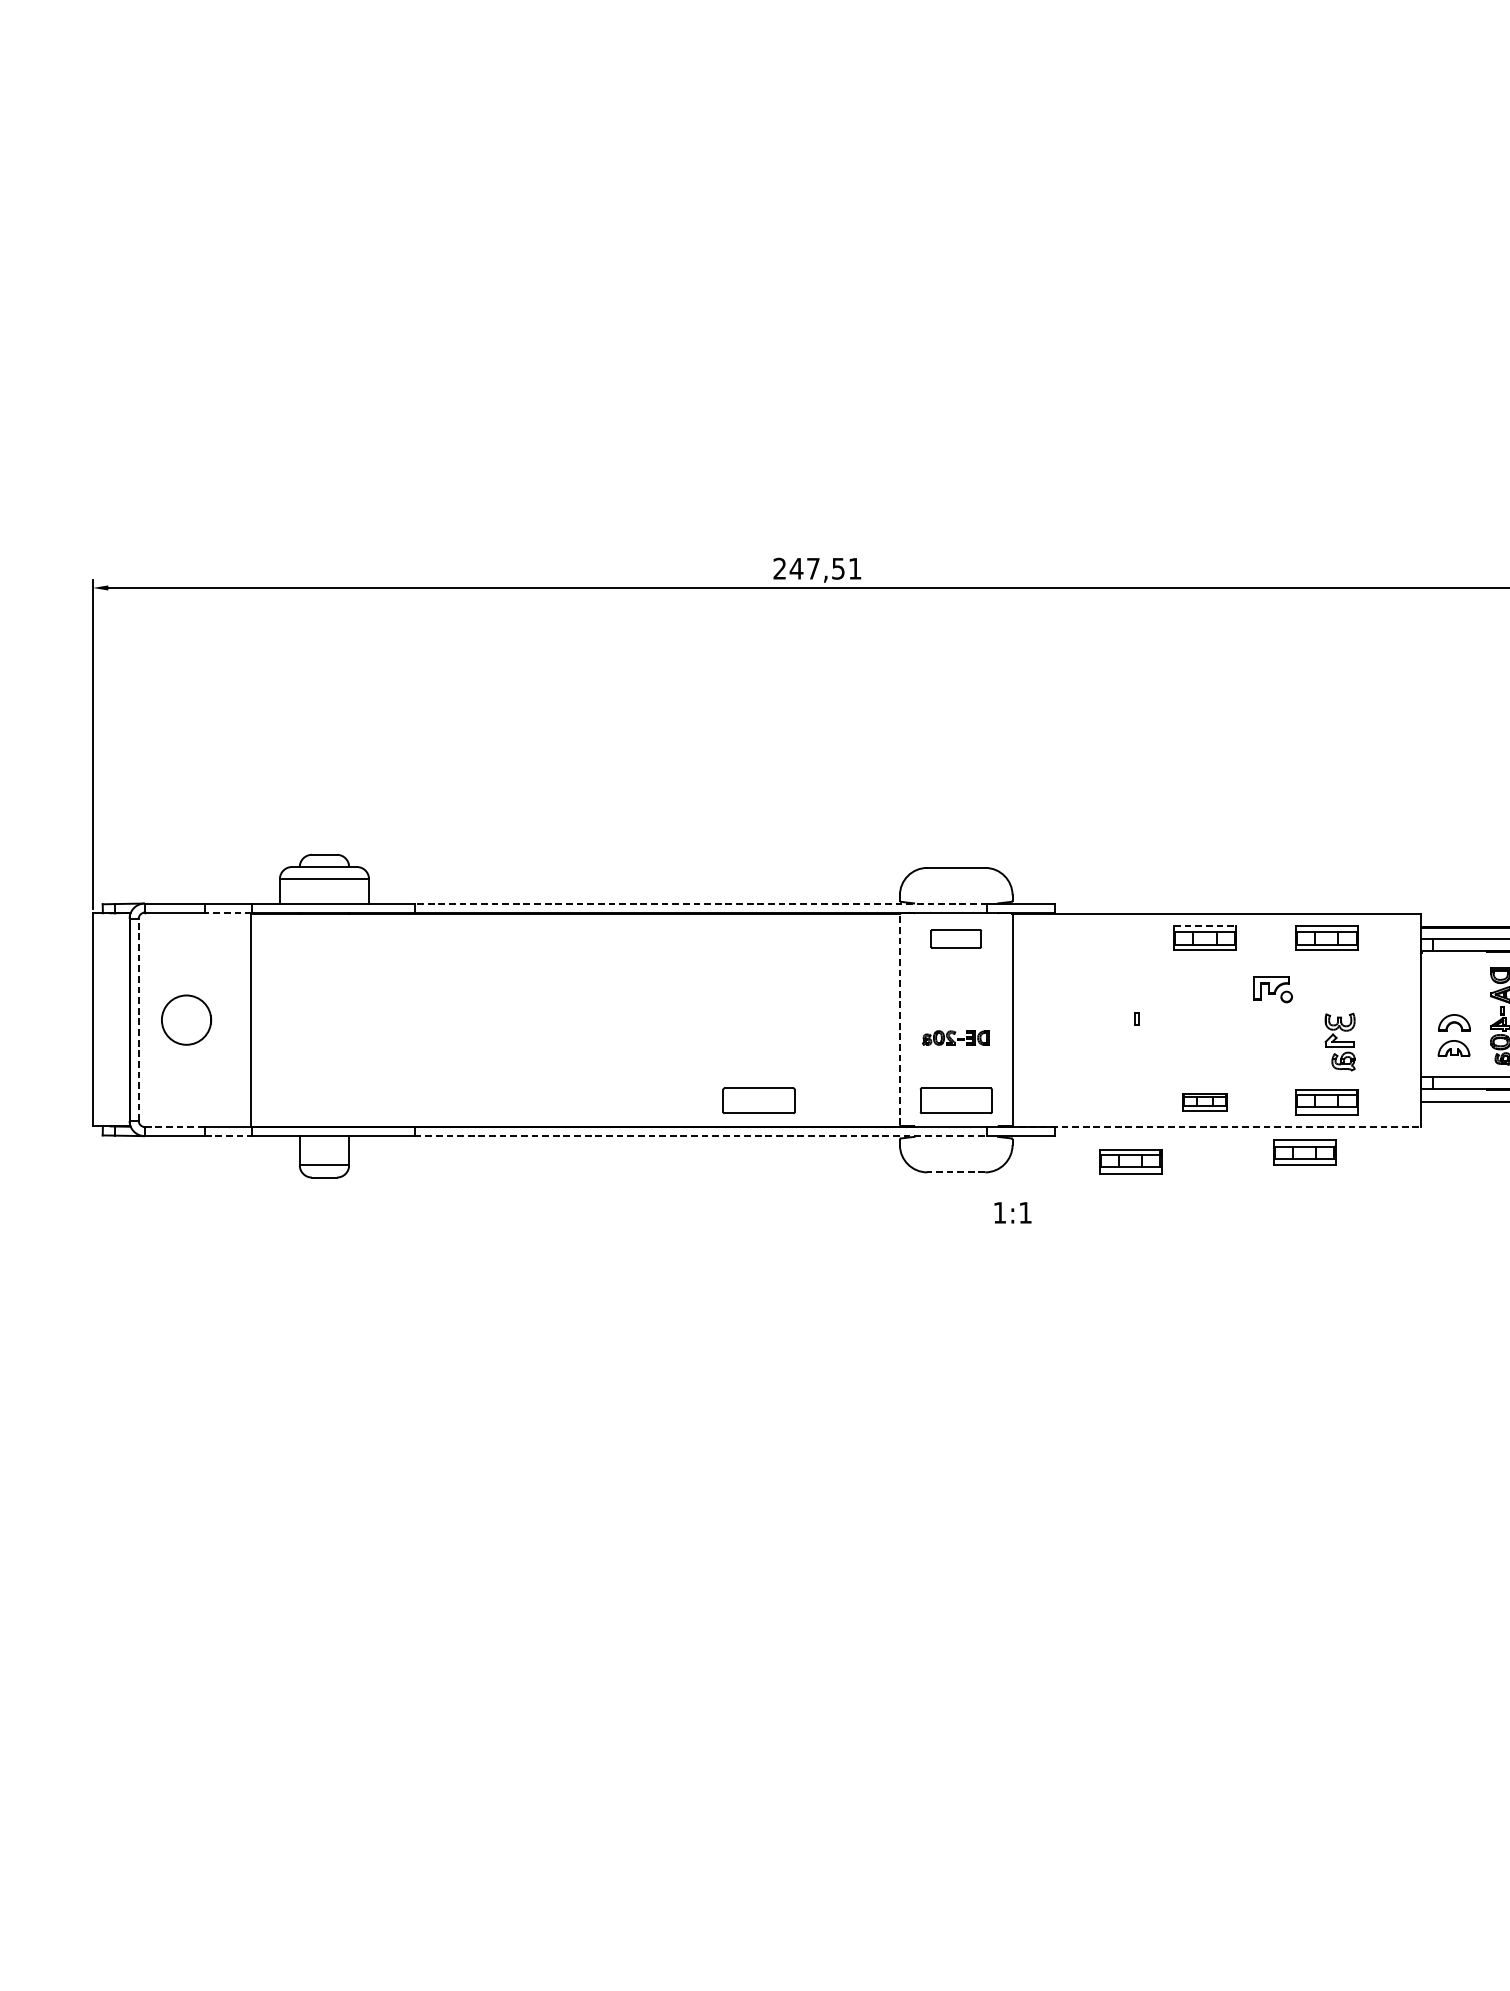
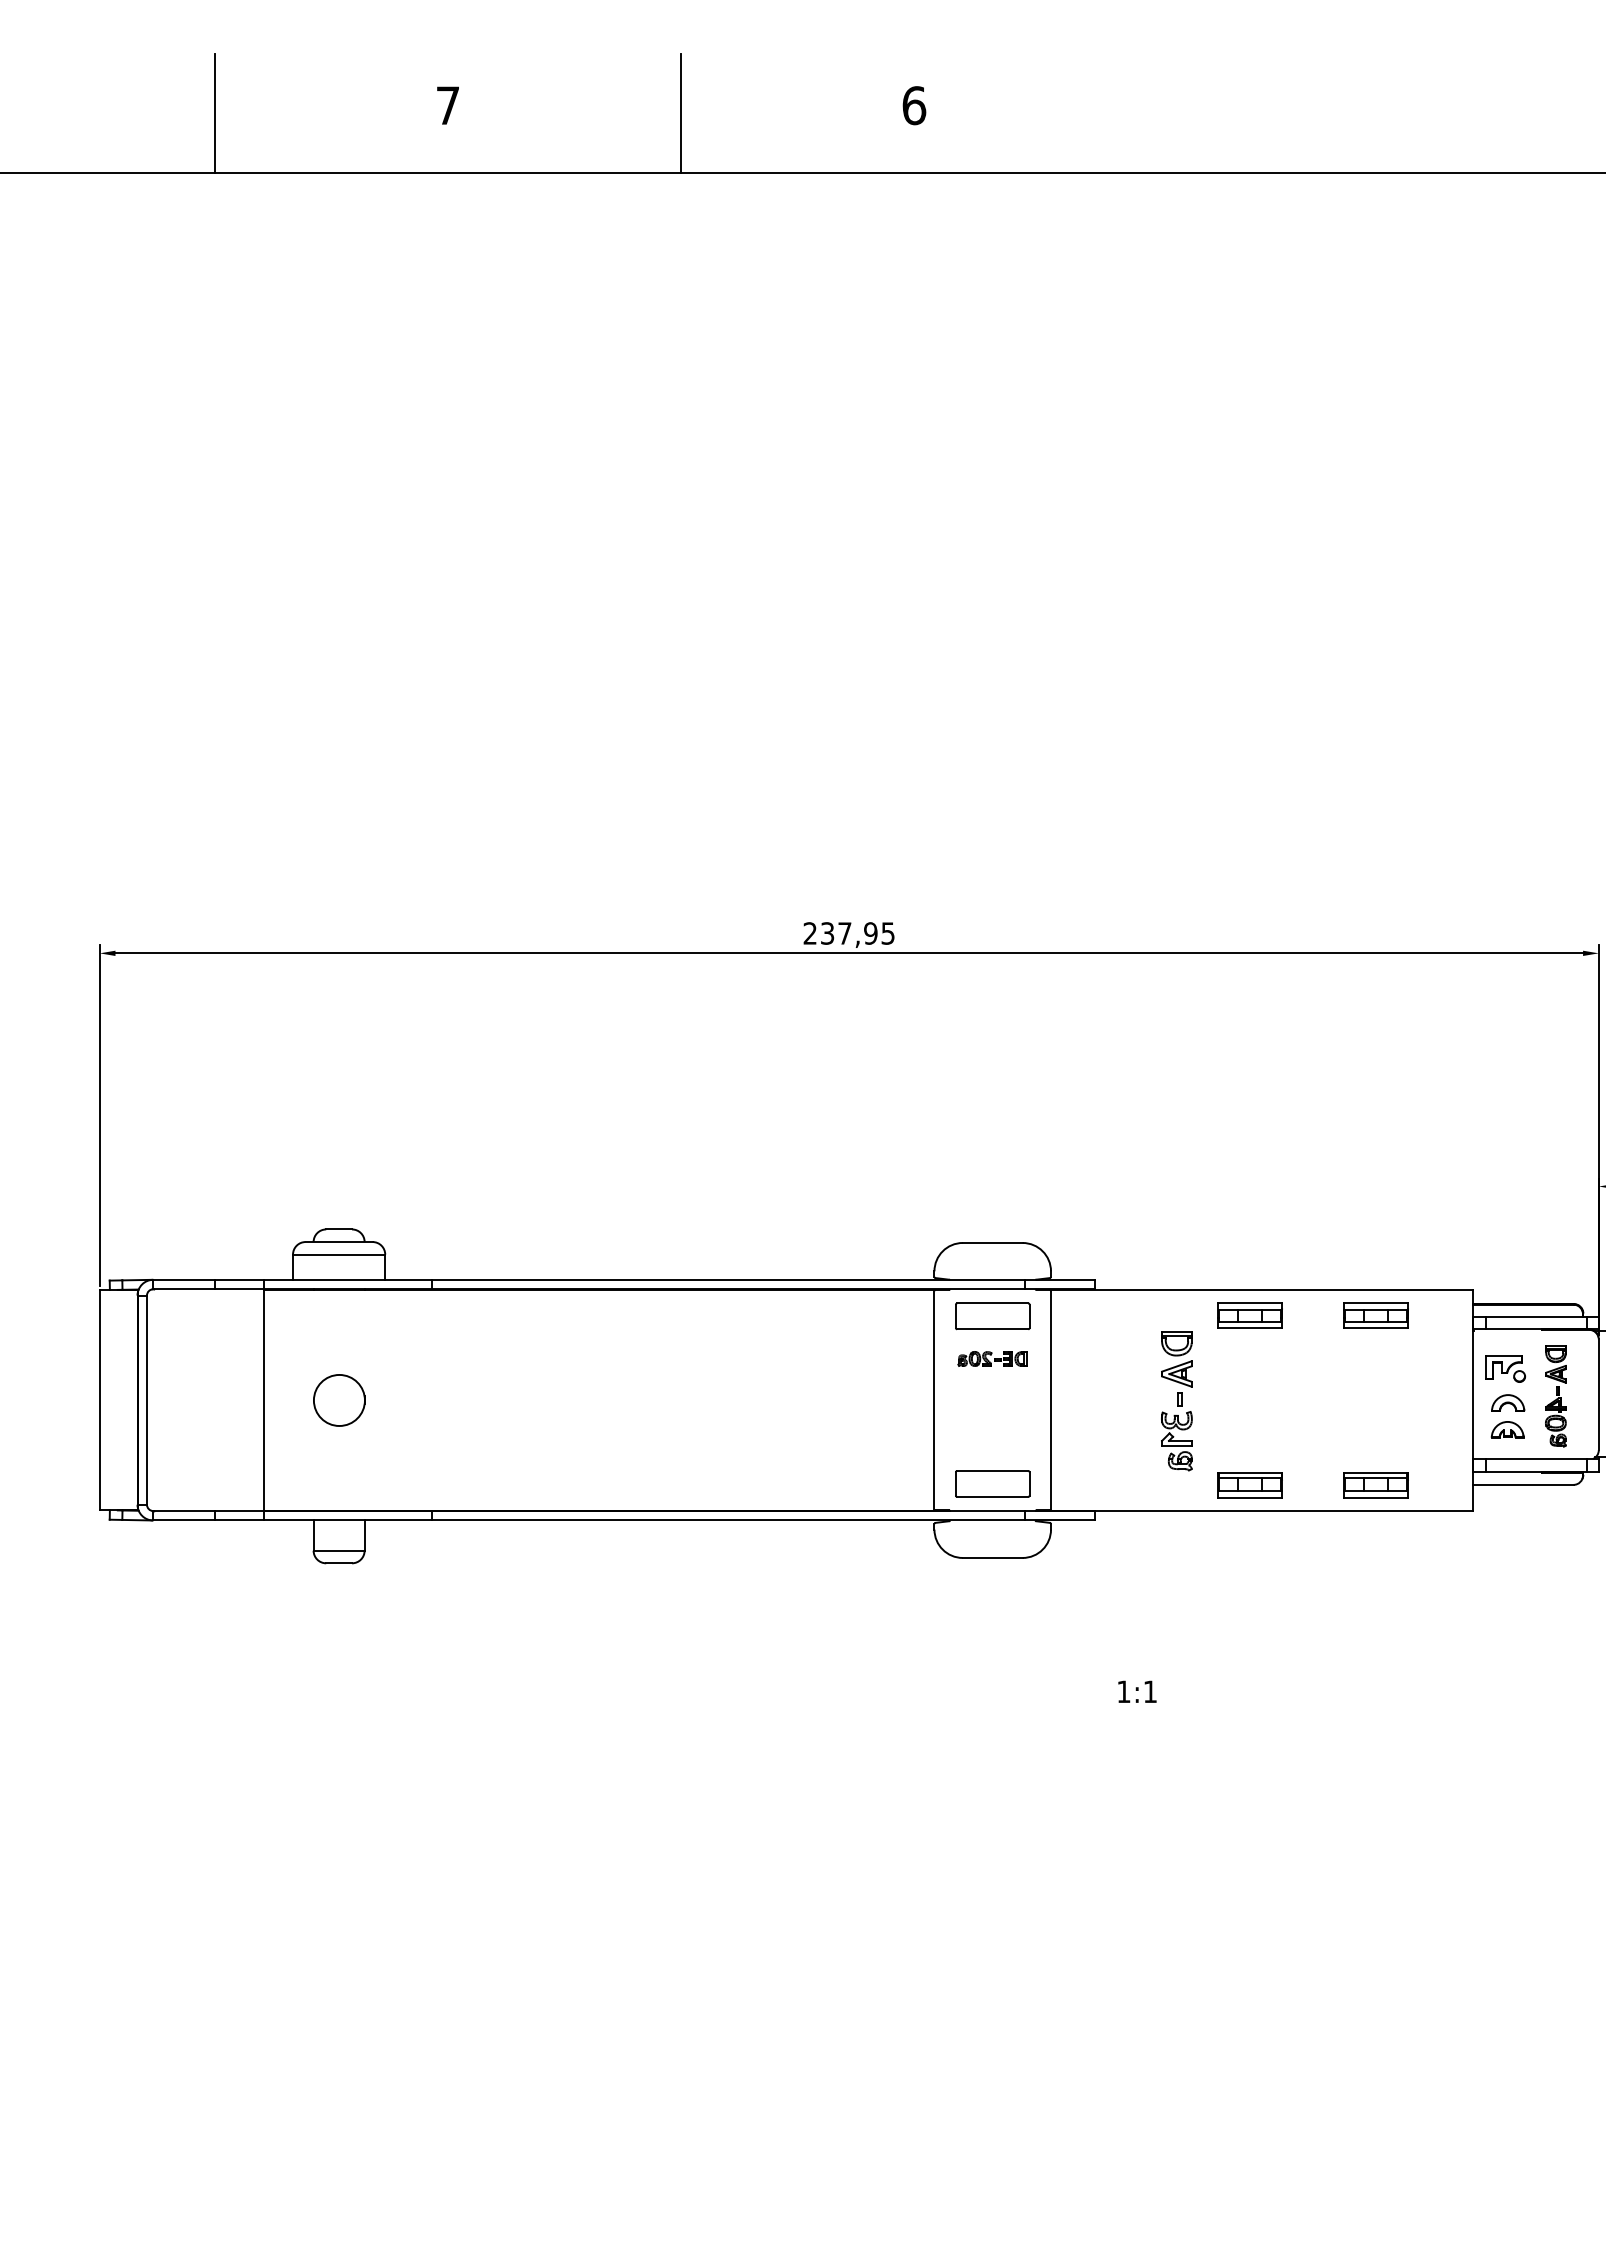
text: (825, 568) -> (857, 933), 247,51 -> 237,95
line: (700, 903) -> (728, 1279), dashed -> solid
line: (228, 912) -> (239, 1289), dashed -> solid
line: (1205, 925) -> (1250, 1302), dashed -> solid
part: (956, 938) -> (992, 1316), size x1.43
part: (1133, 980) -> (1176, 1359), added
part: (1273, 989) -> (1505, 1368), moved
line: (138, 1020) -> (146, 1400), dashed -> solid
circle: (186, 1020) -> (339, 1400), moved
line: (899, 1020) -> (934, 1400), dashed -> solid
part: (956, 1037) -> (992, 1358), moved
part: (1339, 1042) -> (1176, 1441), moved
part: (758, 1100) -> (788, 1483), removed
part: (1204, 1102) -> (1249, 1485), size x1.43
line: (1209, 1126) -> (1254, 1510), dashed -> solid
line: (175, 1127) -> (184, 1511), dashed -> solid
line: (229, 1136) -> (240, 1520), dashed -> solid
line: (701, 1136) -> (729, 1520), dashed -> solid
part: (1303, 1152) -> (1352, 1537), removed
part: (1130, 1162) -> (1172, 1547), removed
line: (956, 1171) -> (992, 1557), dashed -> solid
text: (1013, 1212) -> (1137, 1691), moved

